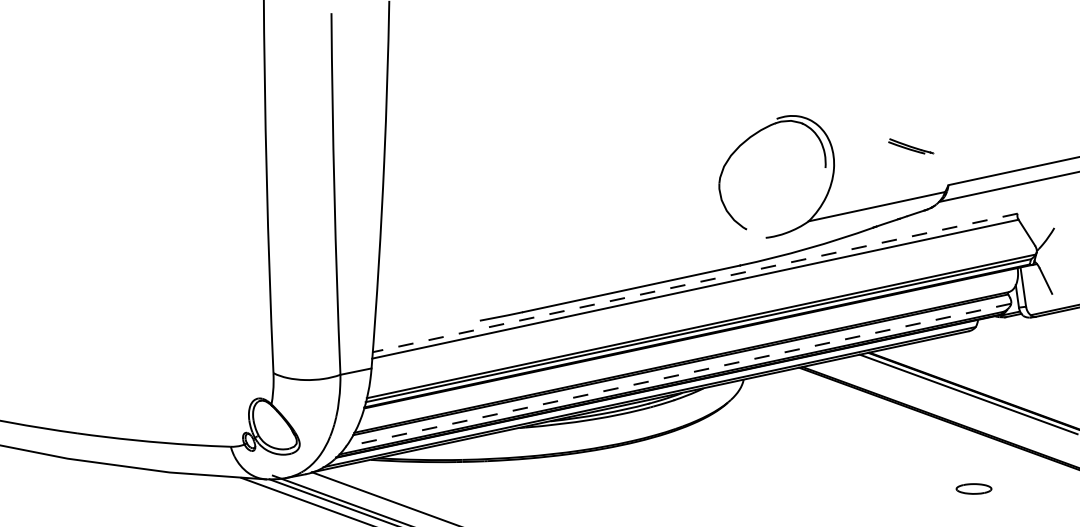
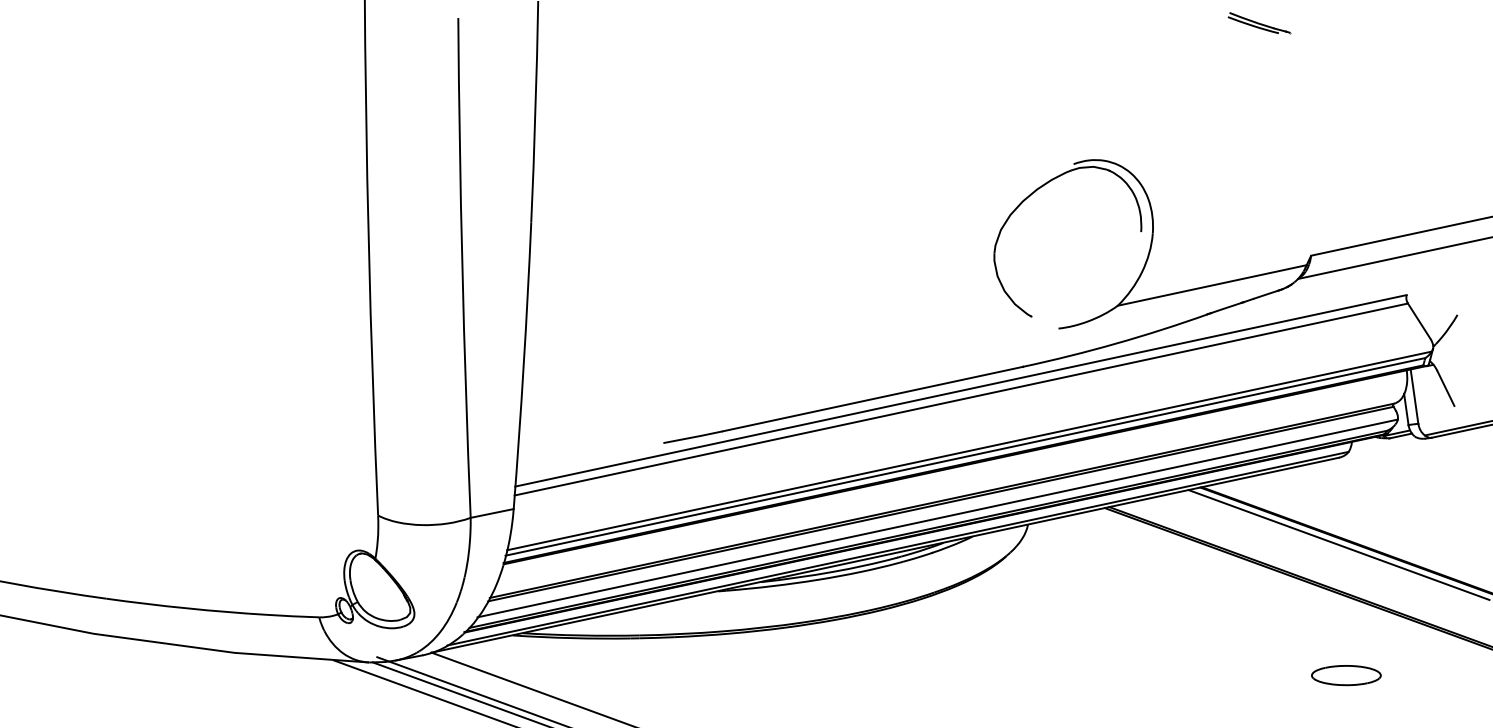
part: (911, 146) -> (1259, 23), moved
line: (695, 282) -> (961, 390), dashed -> solid
line: (678, 375) -> (937, 518), dashed -> solid
part: (974, 488) -> (1346, 675), size x1.43

